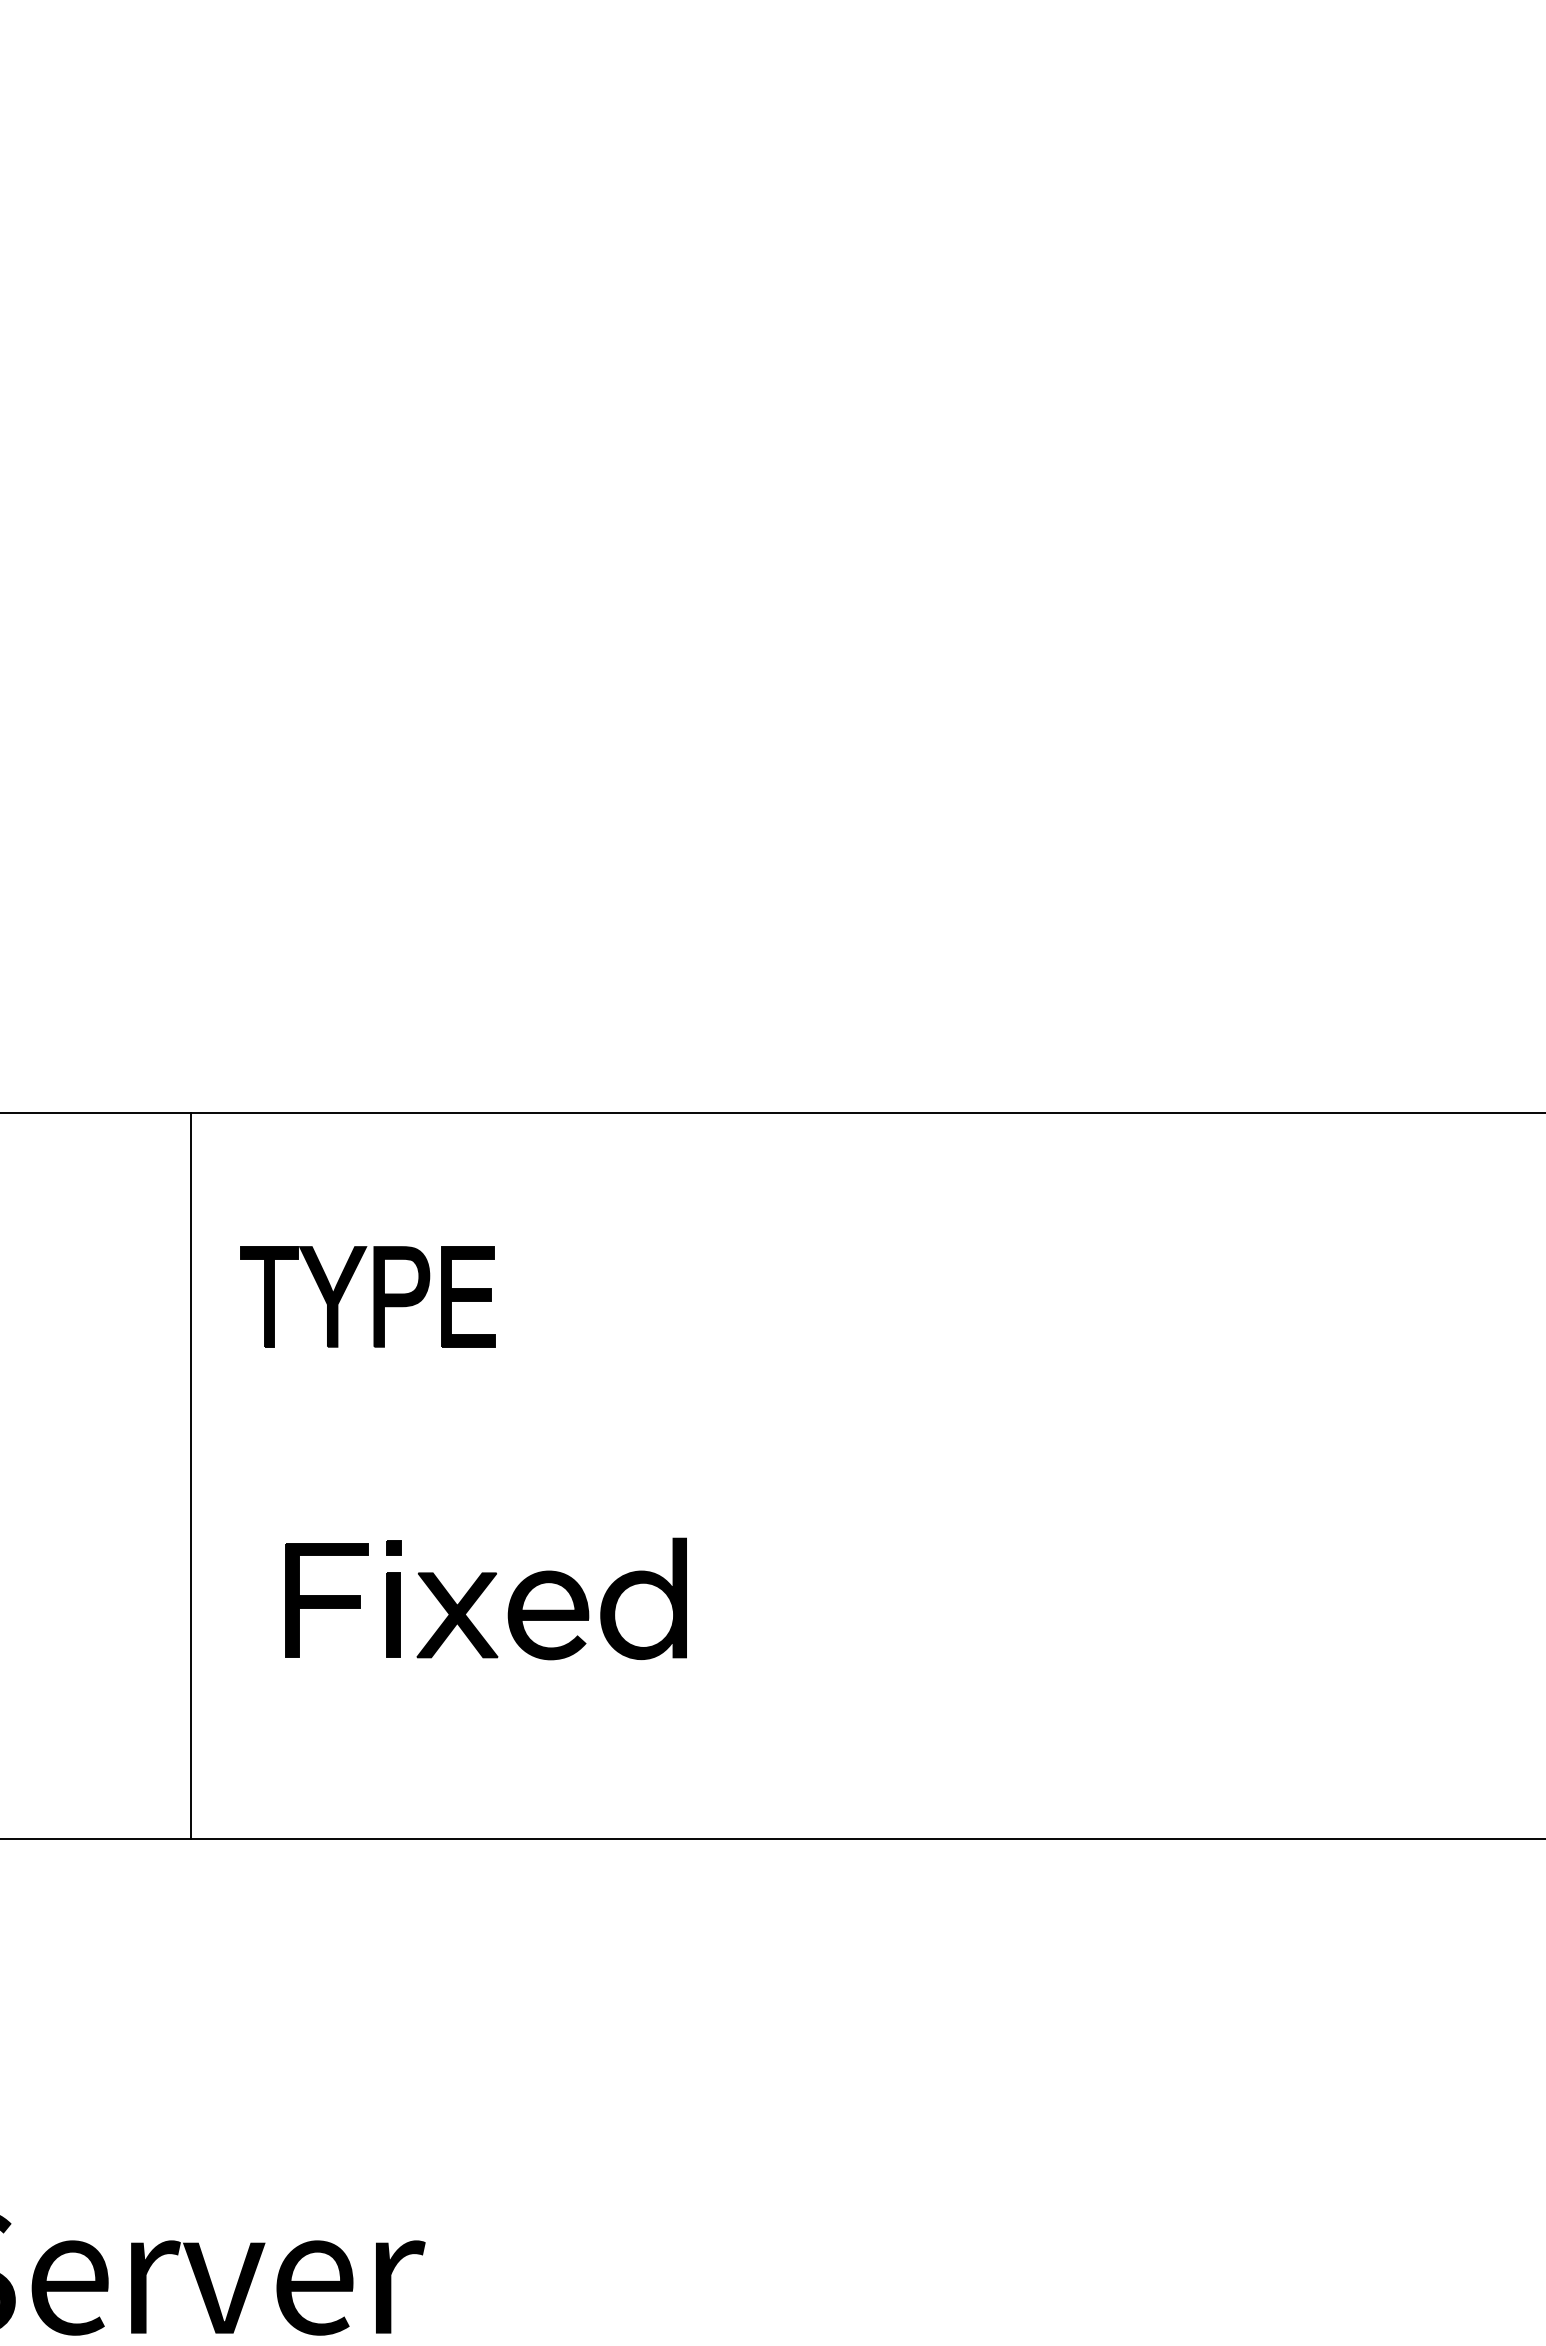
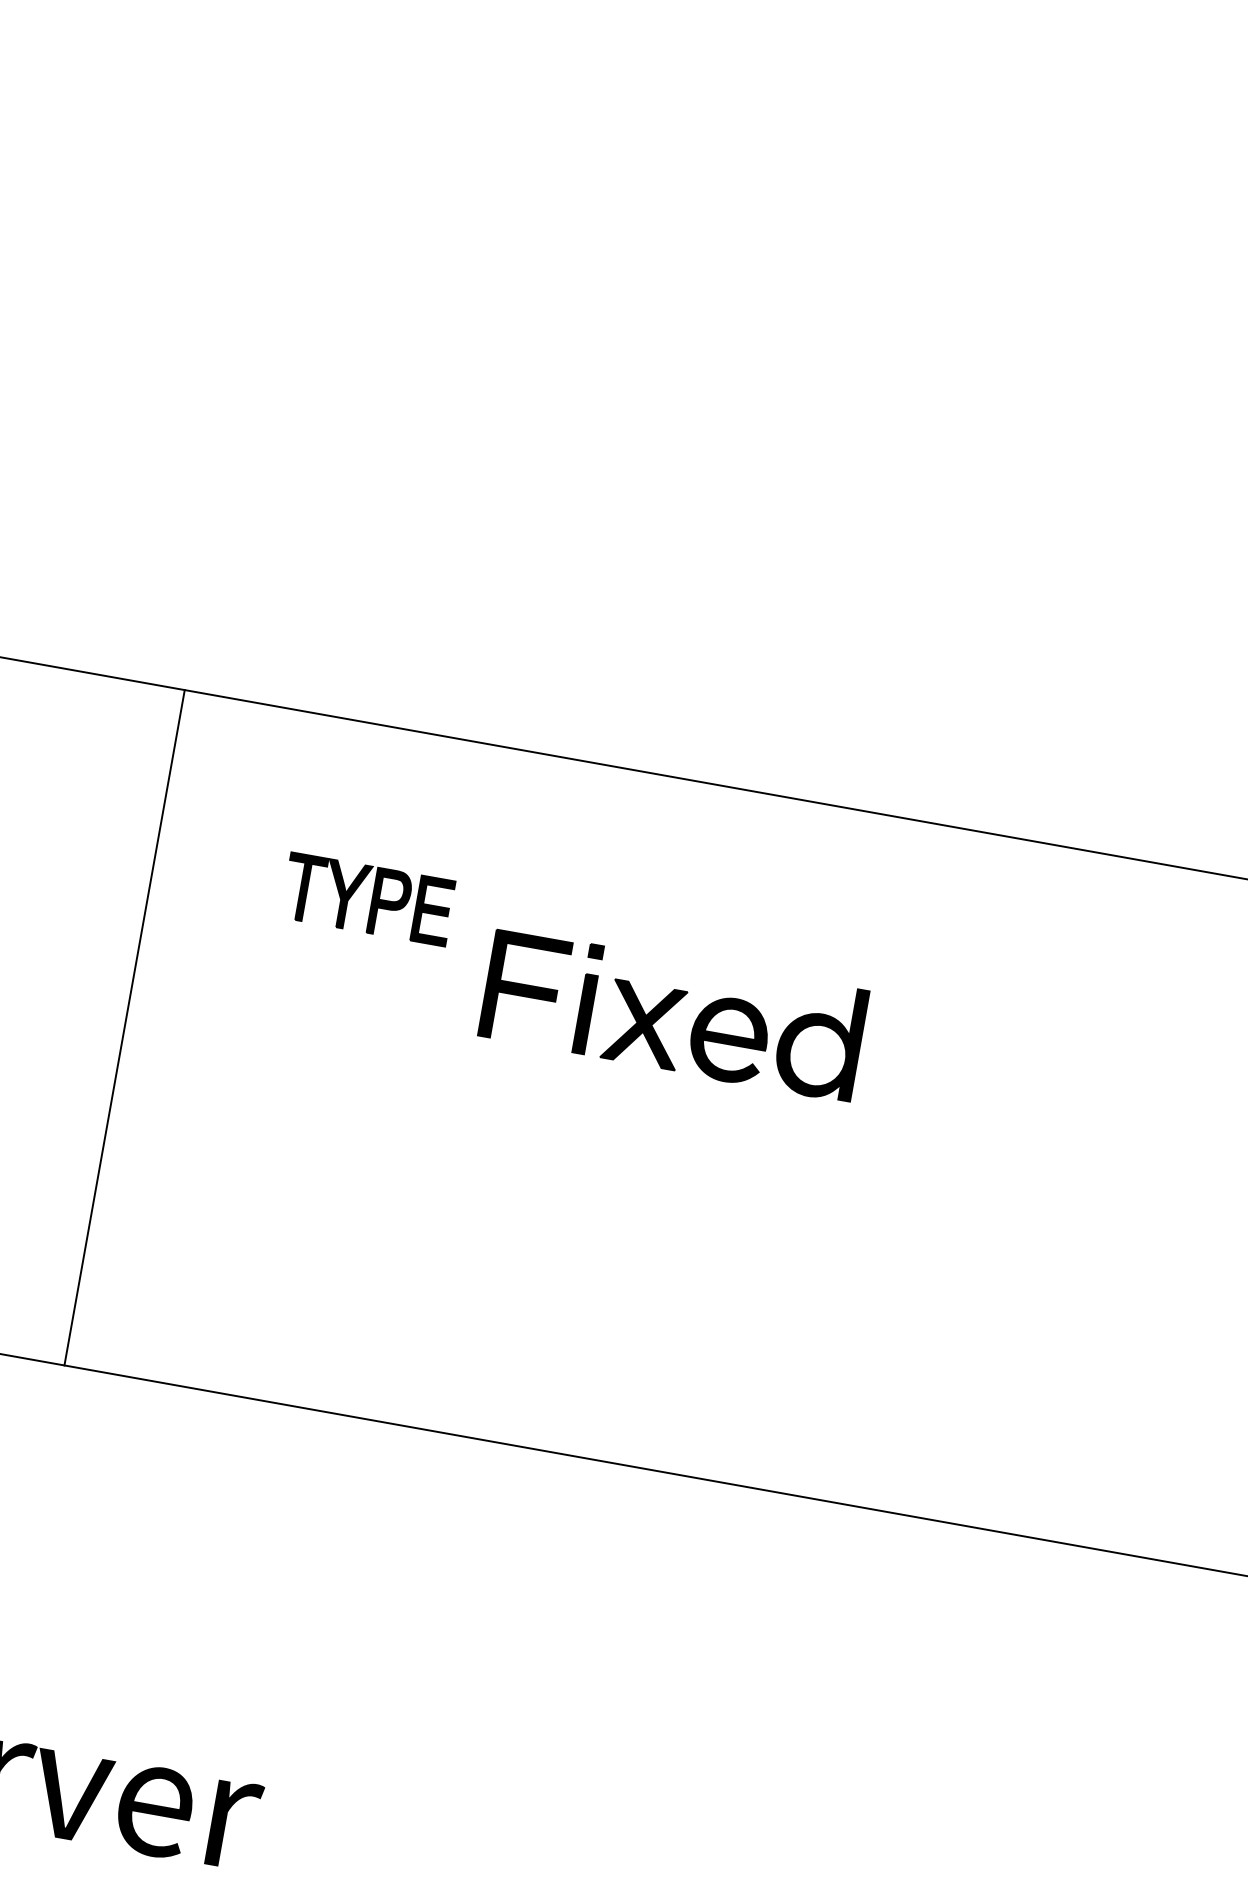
part: (367, 1296) -> (367, 898), size x0.7
line: (190, 1475) -> (124, 1027), moved
part: (485, 1598) -> (673, 1013), moved

